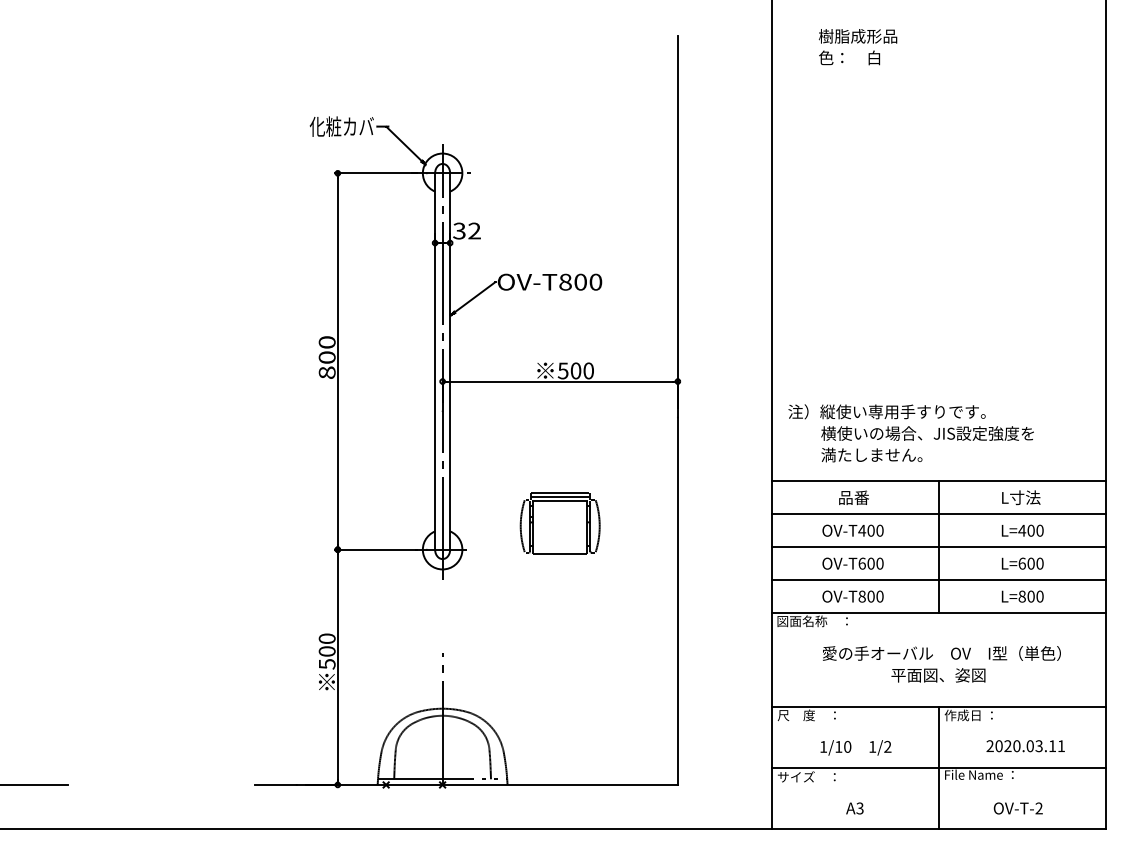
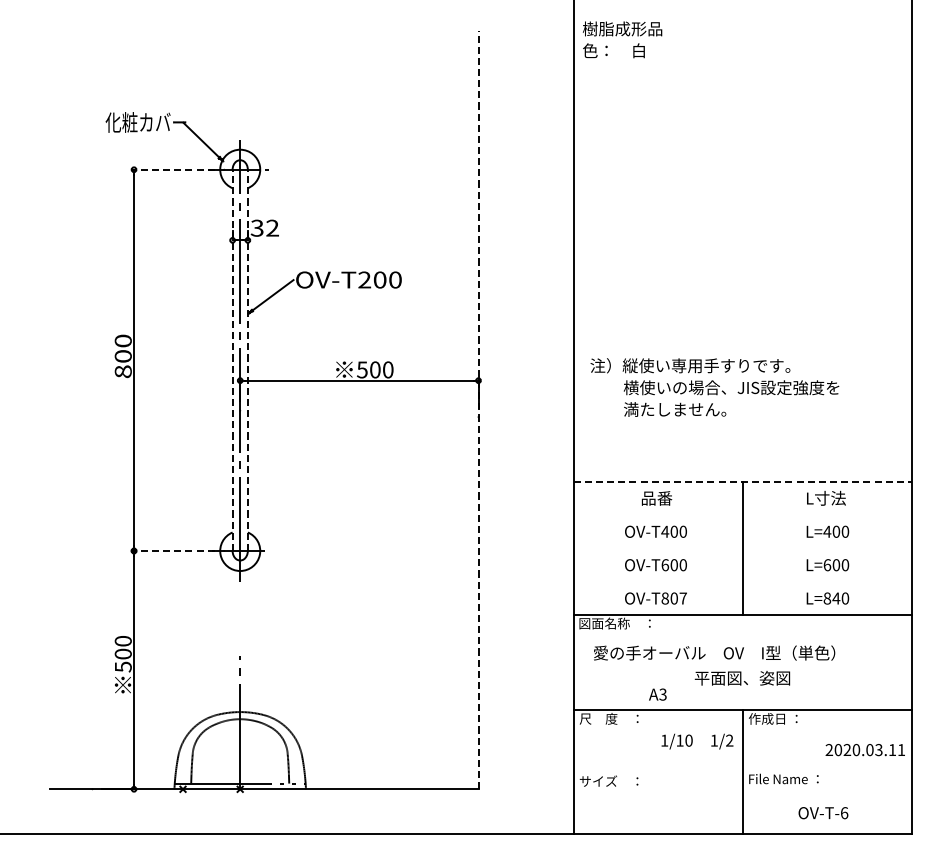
text: (858, 47) -> (623, 40), moved
line: (375, 173) -> (172, 169), solid -> dashed
text: (565, 281) -> (364, 279), OV-T800 -> OV-T200
line: (435, 361) -> (233, 360), solid -> dashed
line: (450, 361) -> (248, 360), solid -> dashed
line: (677, 409) -> (478, 408), solid -> dashed
text: (910, 433) -> (714, 387), moved
line: (939, 481) -> (743, 481), solid -> dashed
line: (938, 514) -> (742, 515), removed
part: (559, 523) -> (358, 524), removed
line: (938, 547) -> (742, 548), removed
line: (375, 549) -> (172, 550), solid -> dashed
line: (938, 580) -> (742, 582), removed
text: (879, 596) -> (682, 598), OV-T800 -> OV-T807
text: (1031, 596) -> (836, 598), L=800 -> L=840
text: (941, 653) -> (714, 653), moved
text: (1025, 746) -> (865, 750), moved
text: (855, 747) -> (696, 741), moved
line: (938, 768) -> (742, 772), removed
text: (854, 808) -> (657, 694), moved
text: (1038, 808) -> (843, 813), OV-T-2 -> OV-T-6

